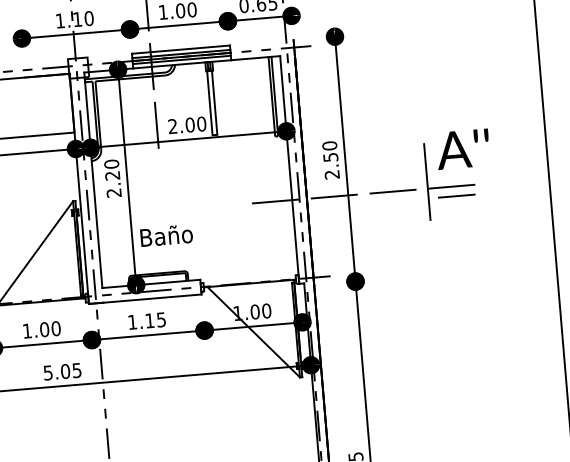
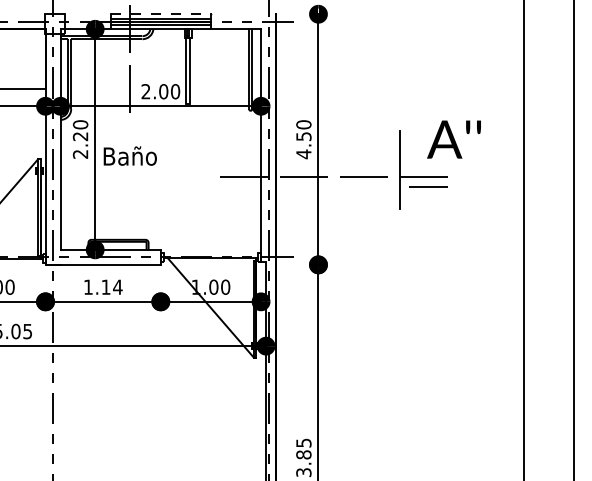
line: (181, 49) -> (161, 14), solid -> dashed
text: (462, 149) -> (453, 139), moved
text: (331, 174) -> (303, 154), 2.50 -> 4.50
text: (165, 235) -> (129, 155), moved
text: (161, 319) -> (117, 286), 1.15 -> 1.14

